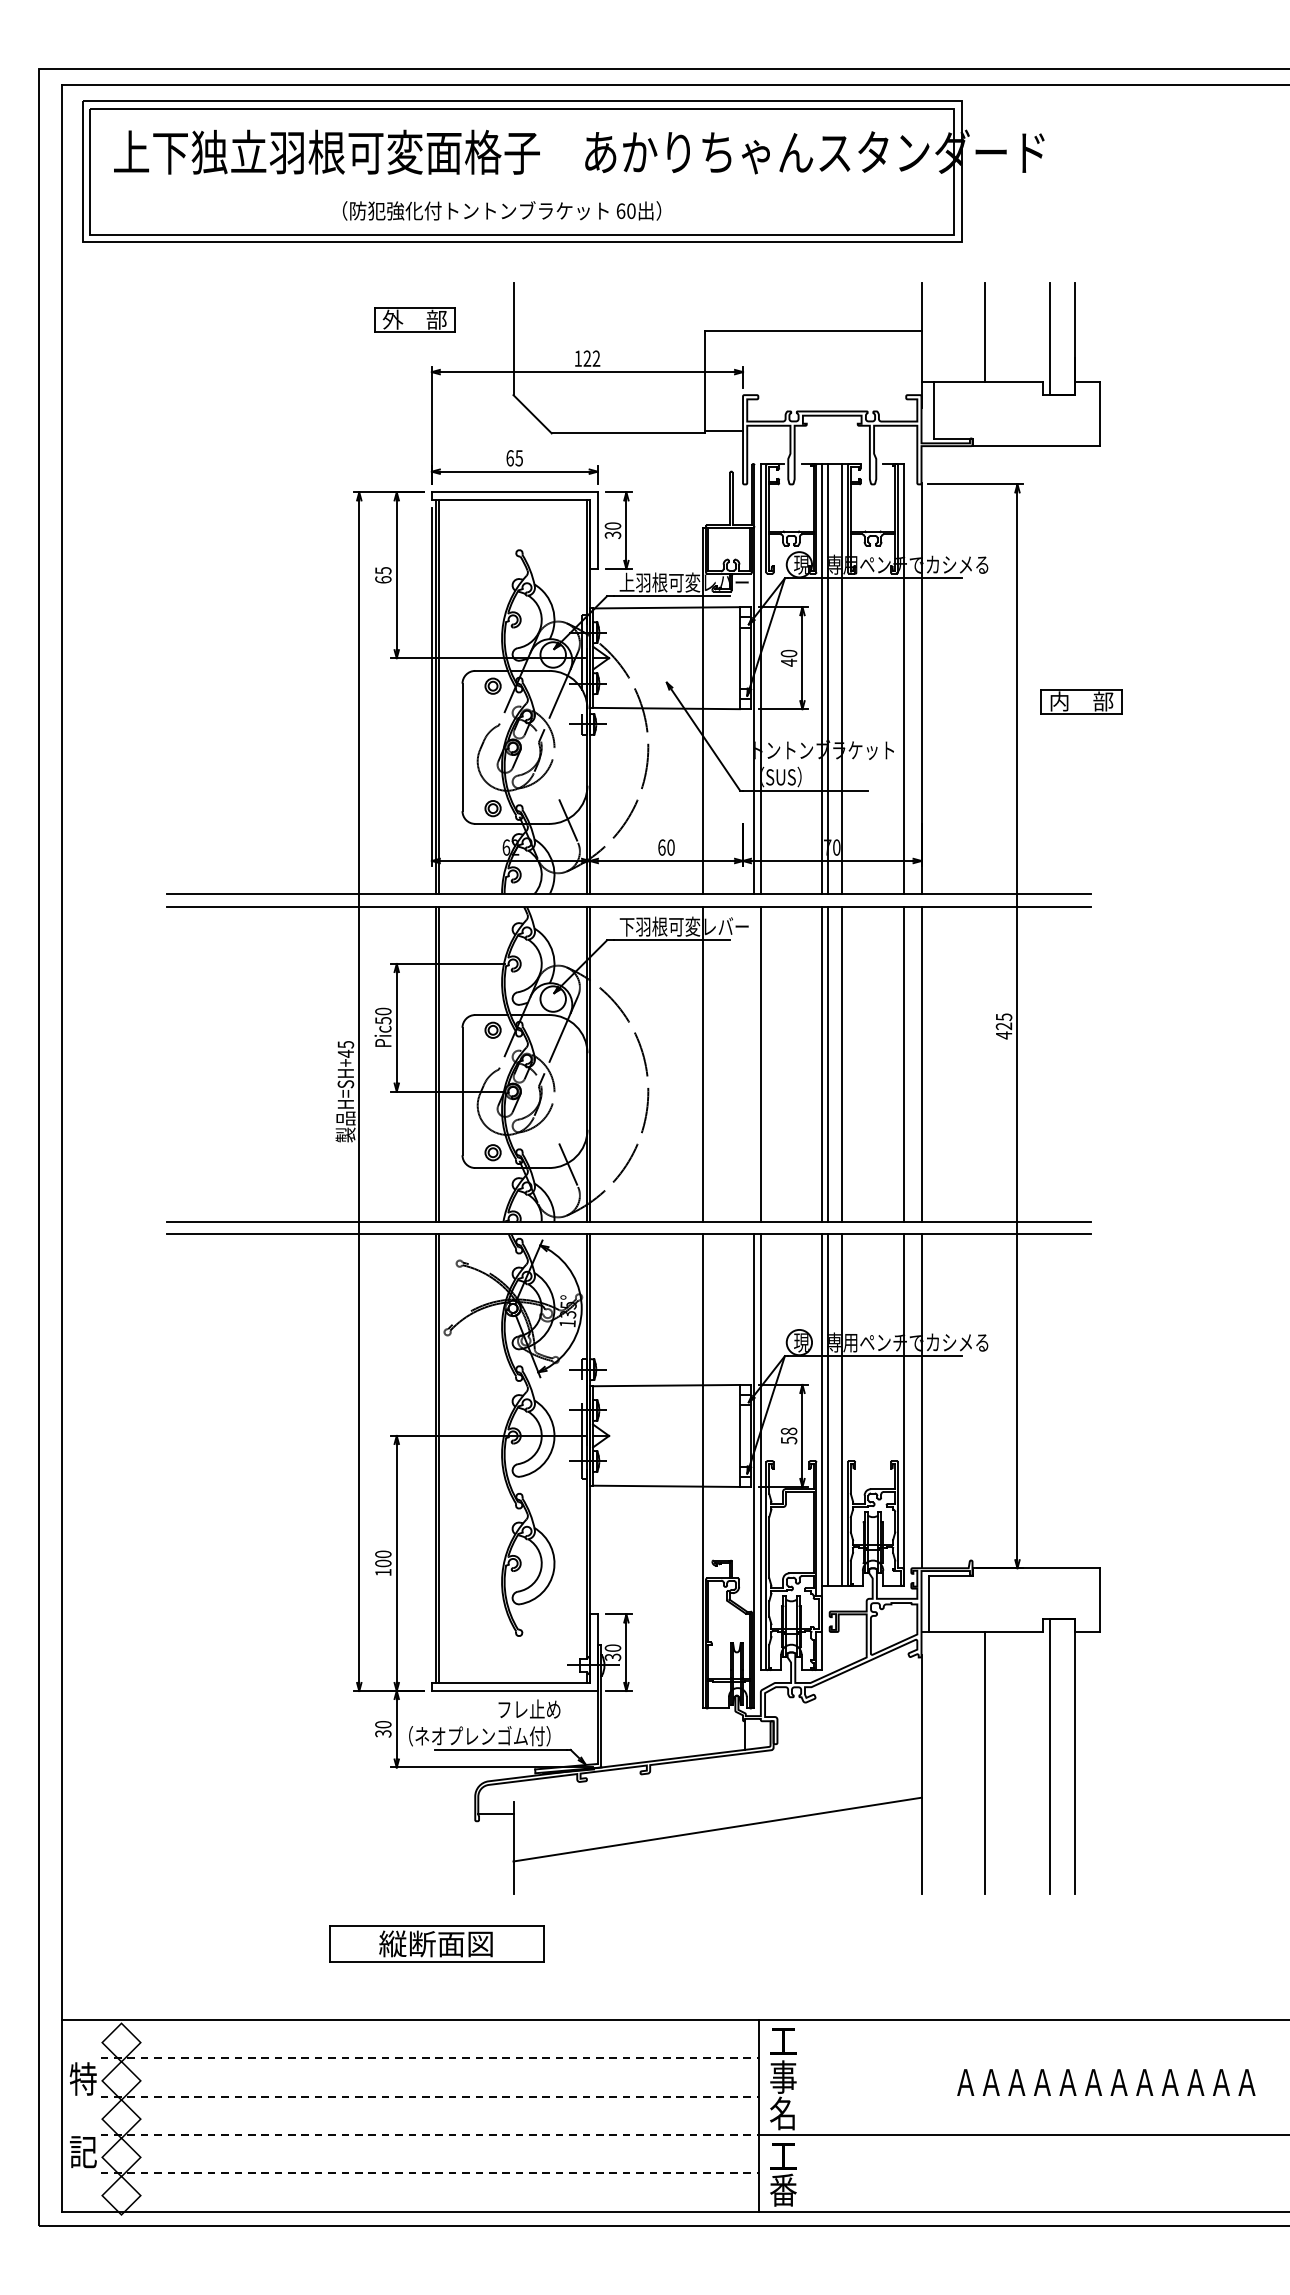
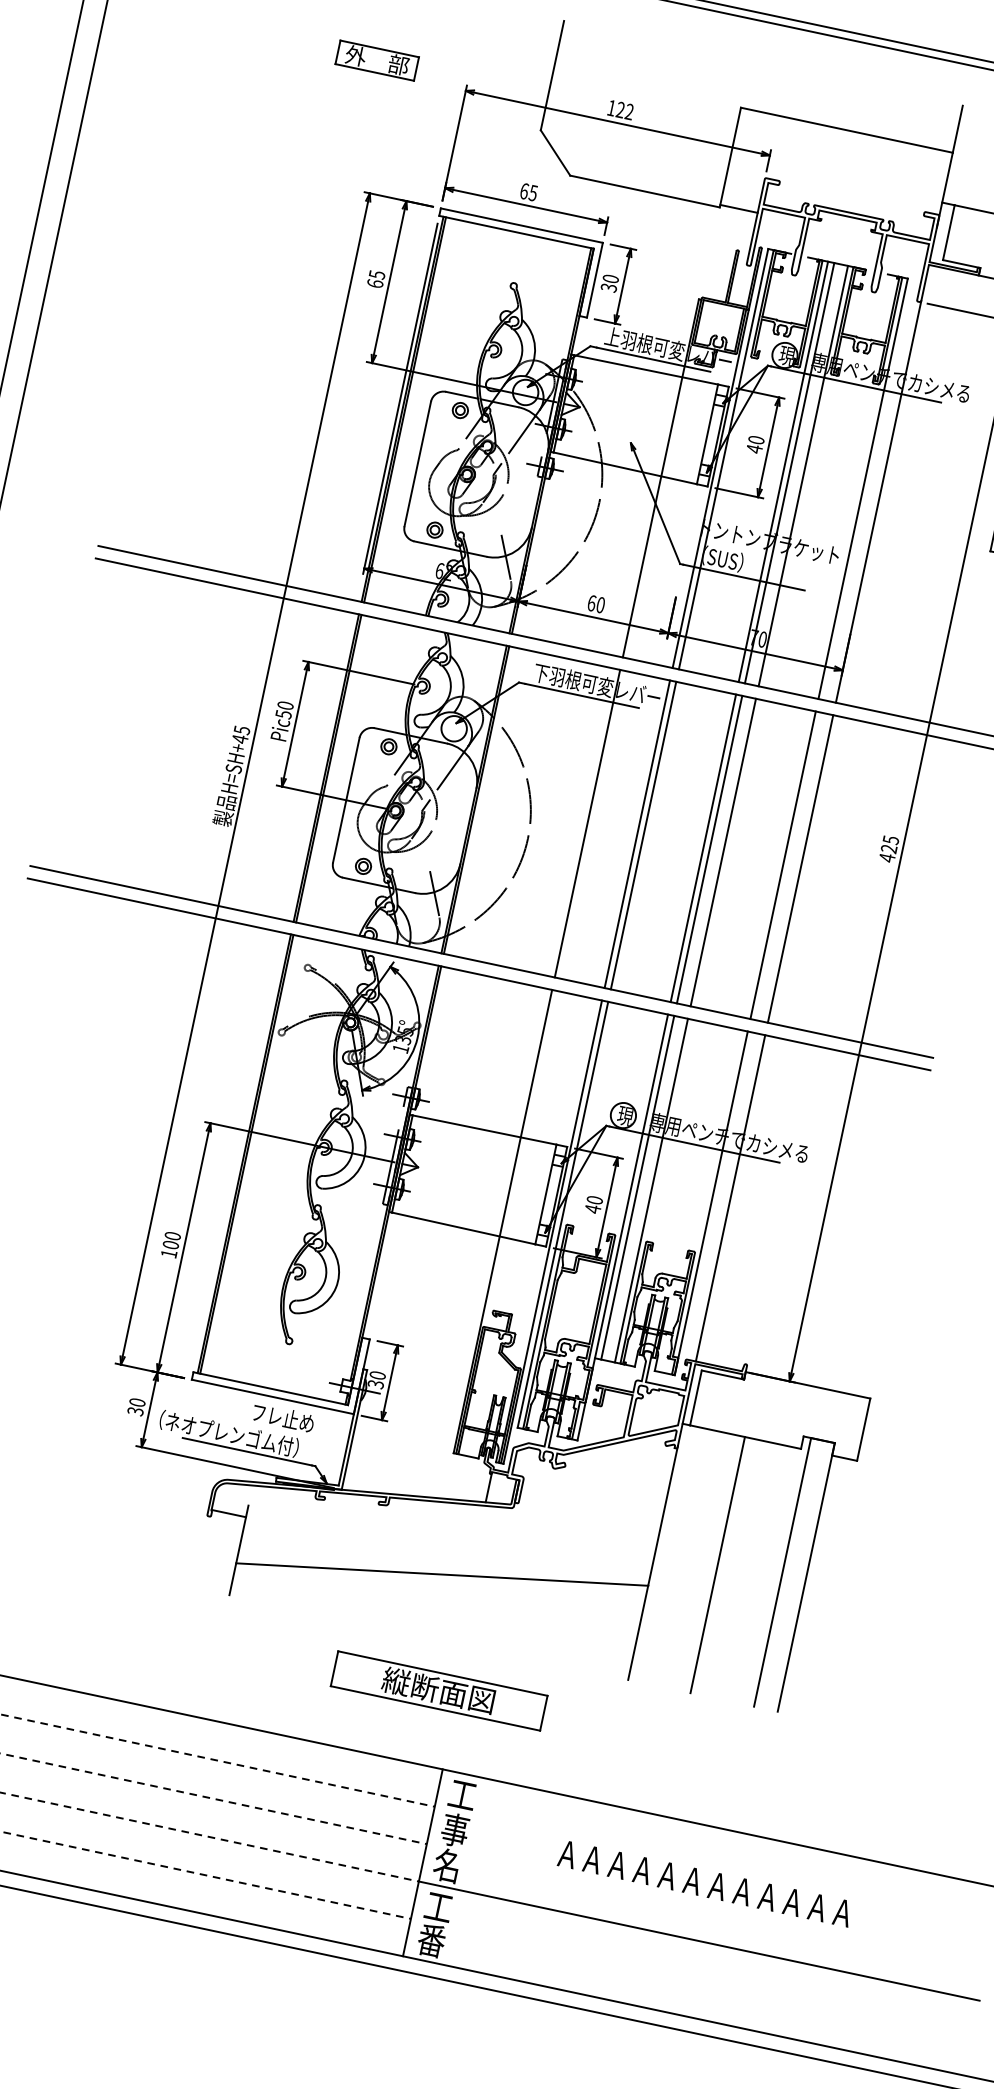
part: (414, 319) -> (376, 60), moved
line: (754, 1063) -> (637, 833), added
text: (789, 1435) -> (594, 1204), 58 -> 40
part: (436, 1943) -> (439, 1690), moved
text: (1106, 2082) -> (705, 1883), moved

